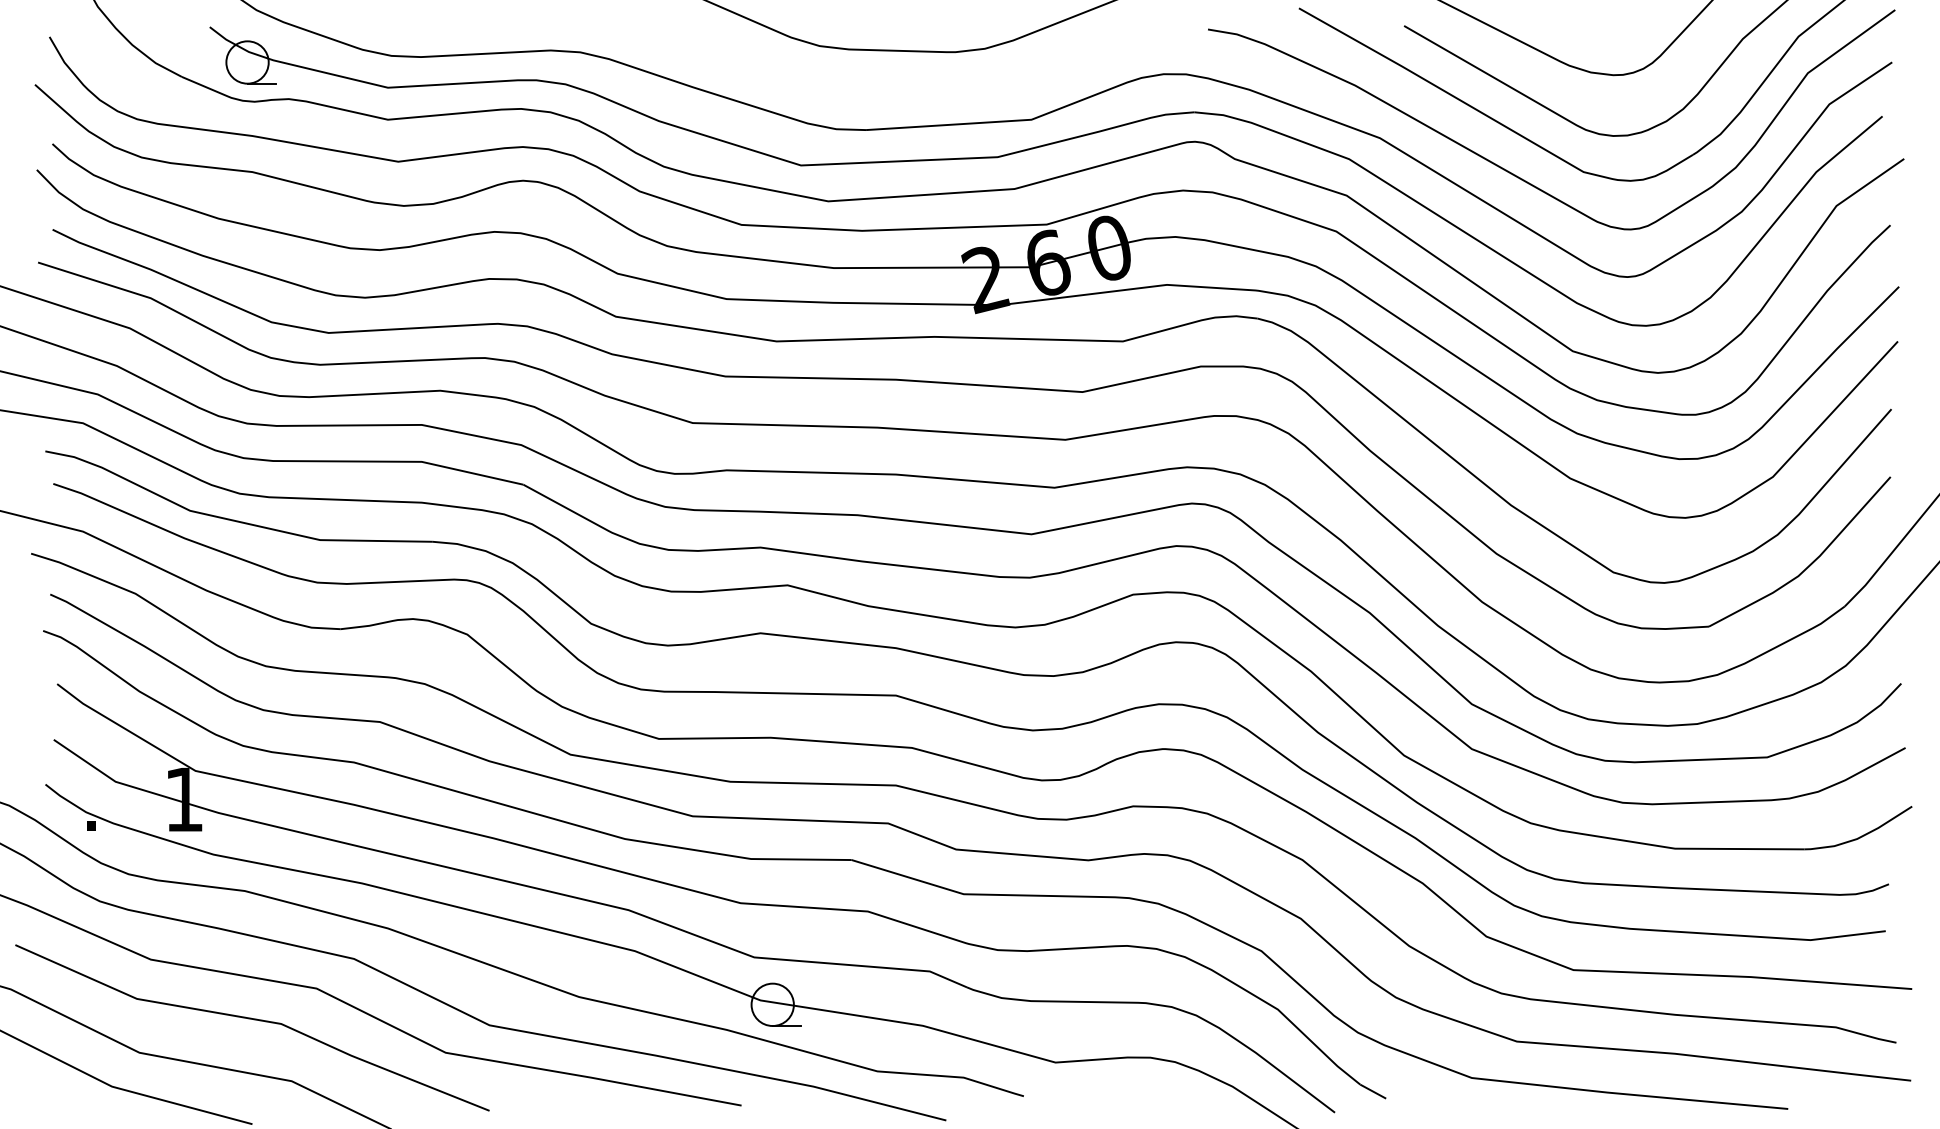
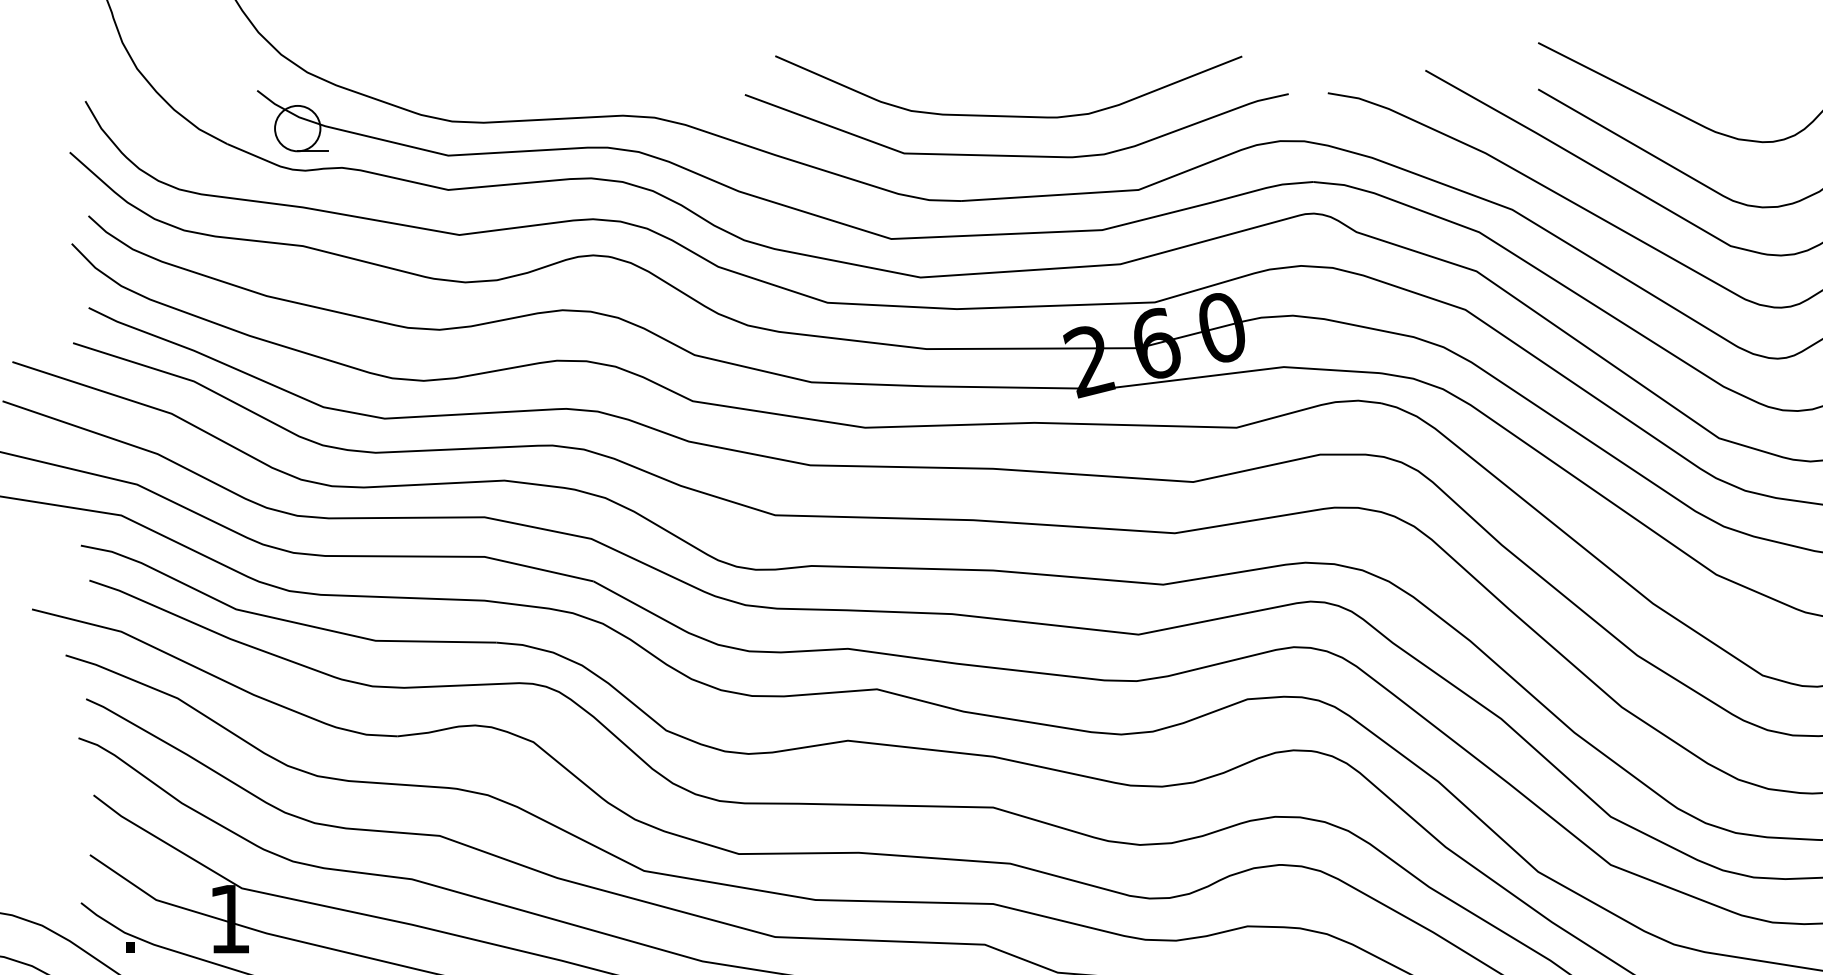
curve: (917, 87) -> (1016, 155), added

